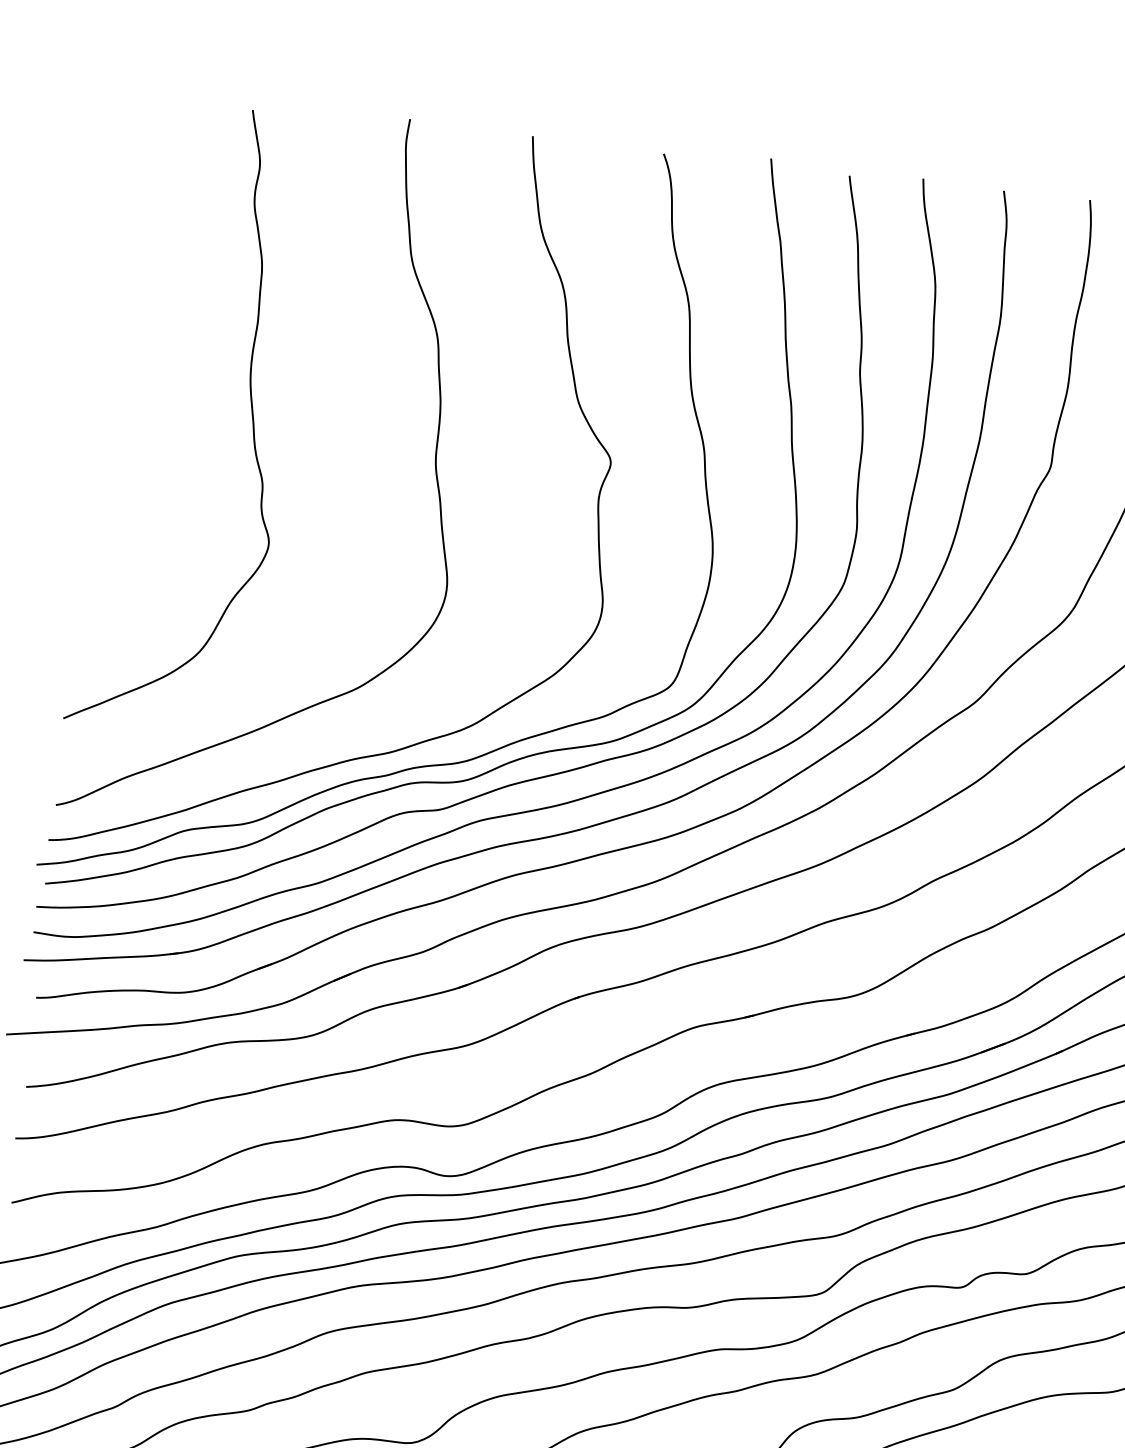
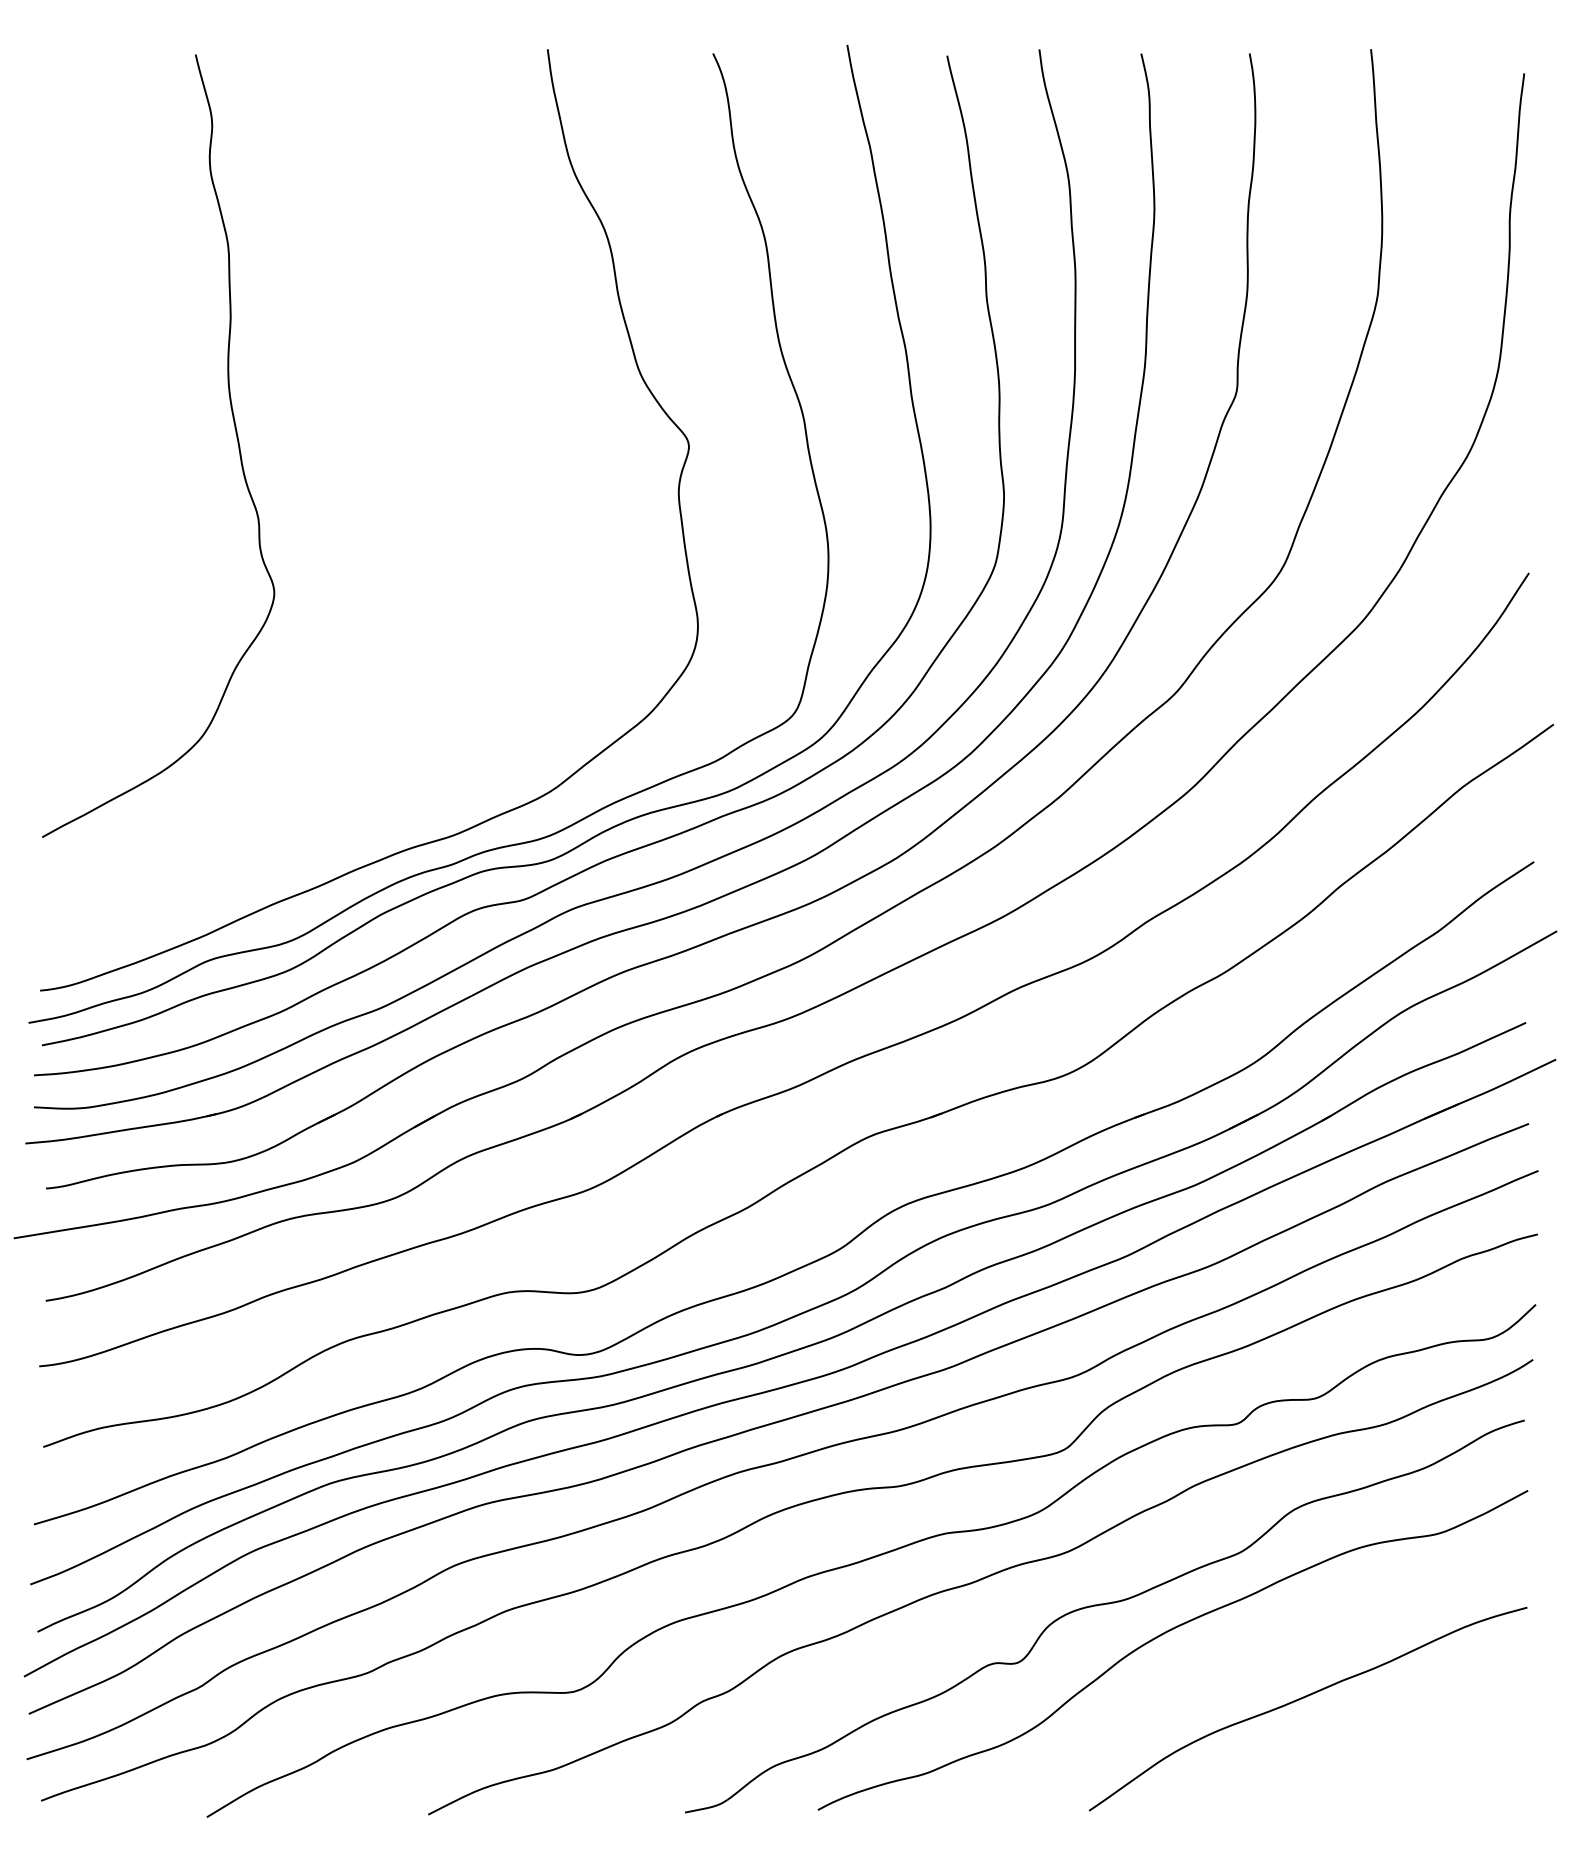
curve: (434, 466) -> (470, 473), removed

